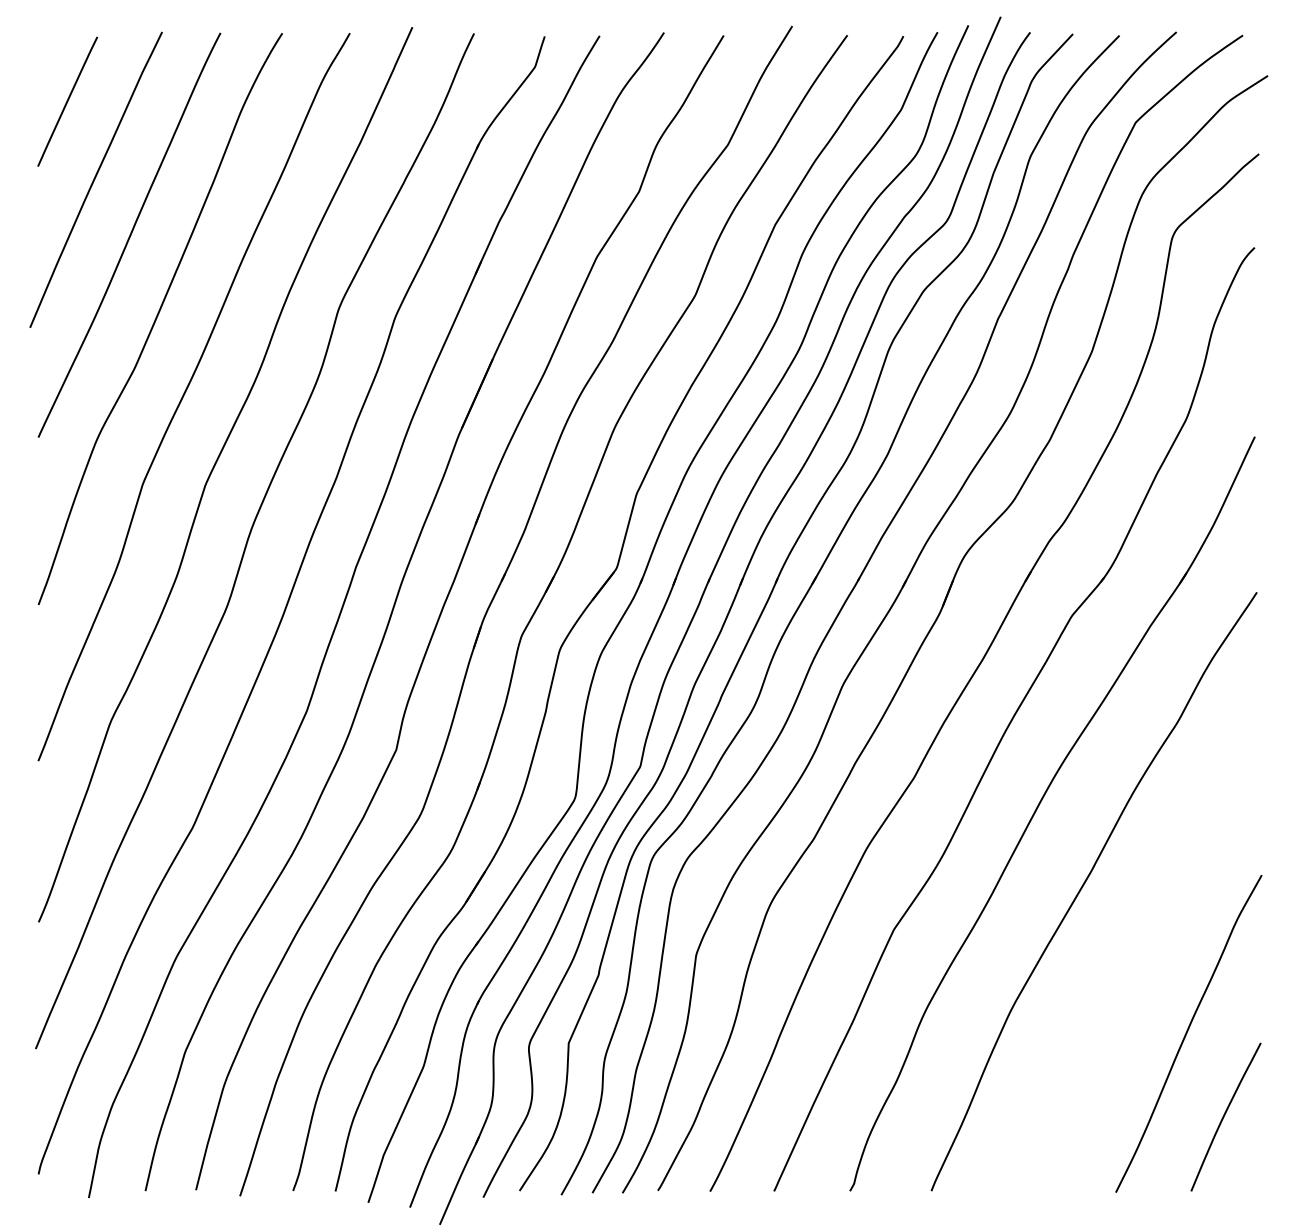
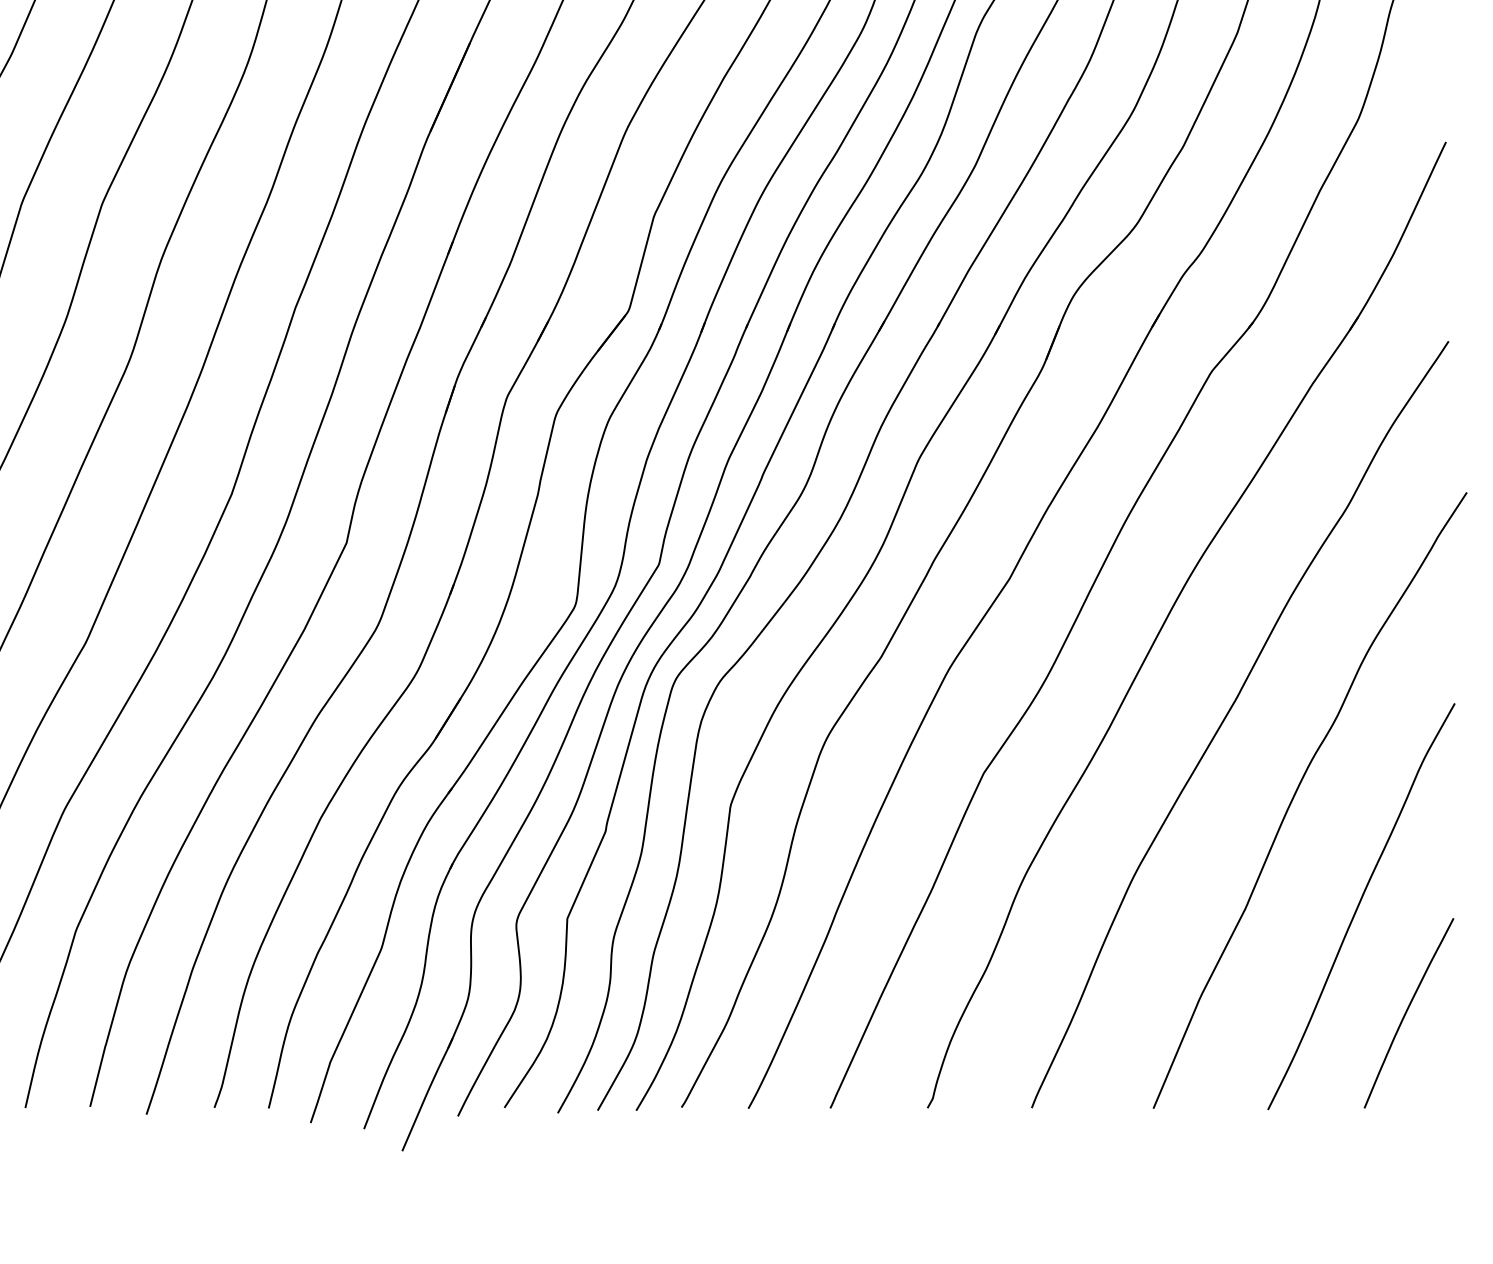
curve: (1138, 945) -> (1296, 793), added

